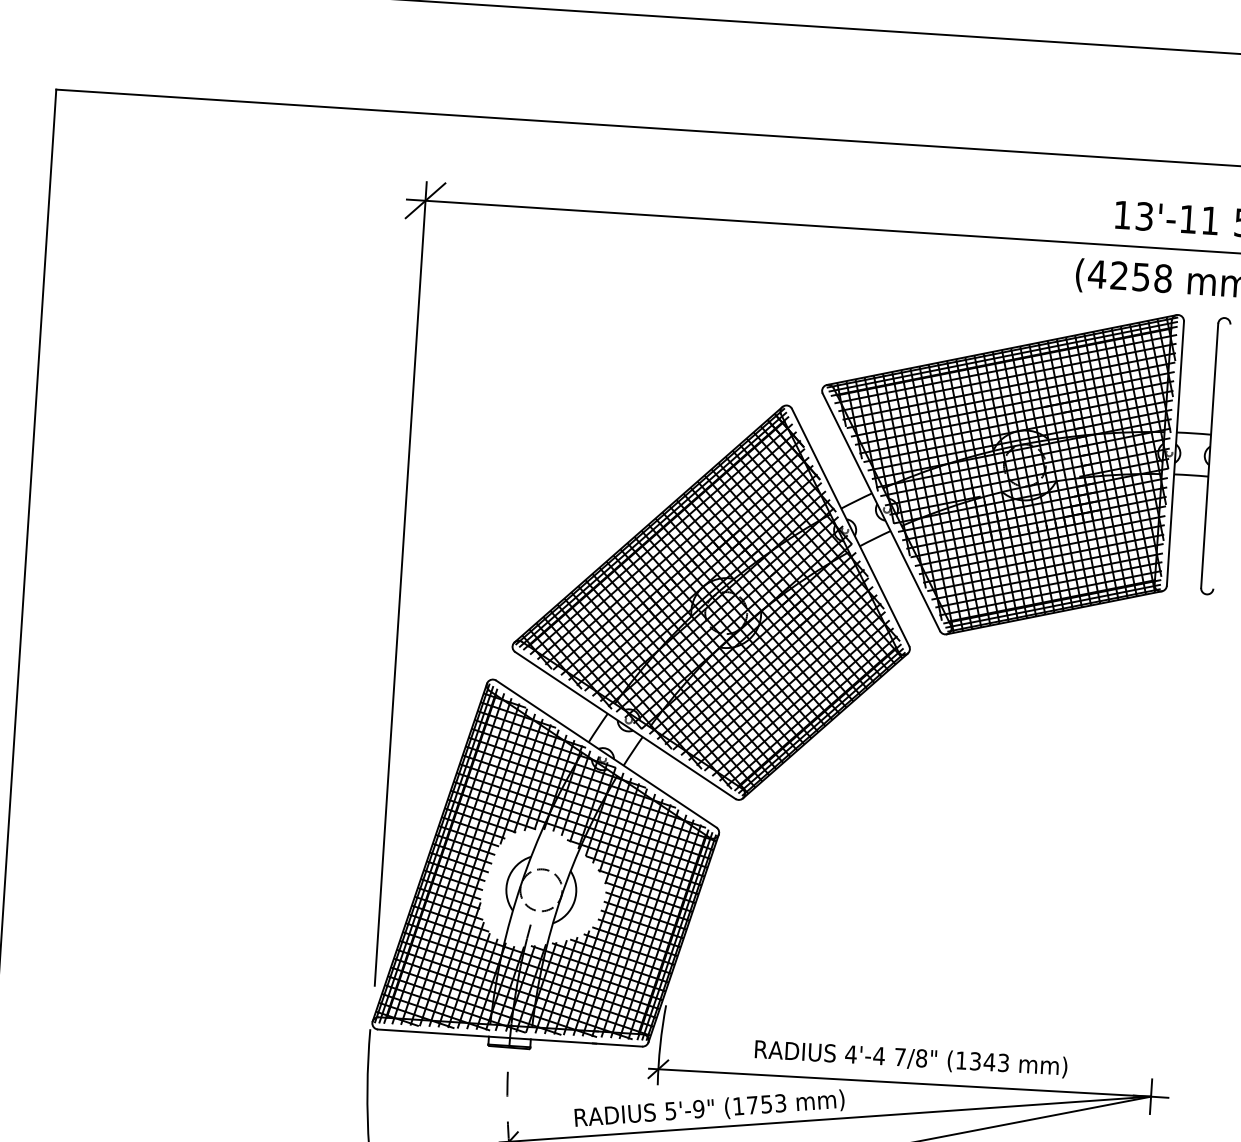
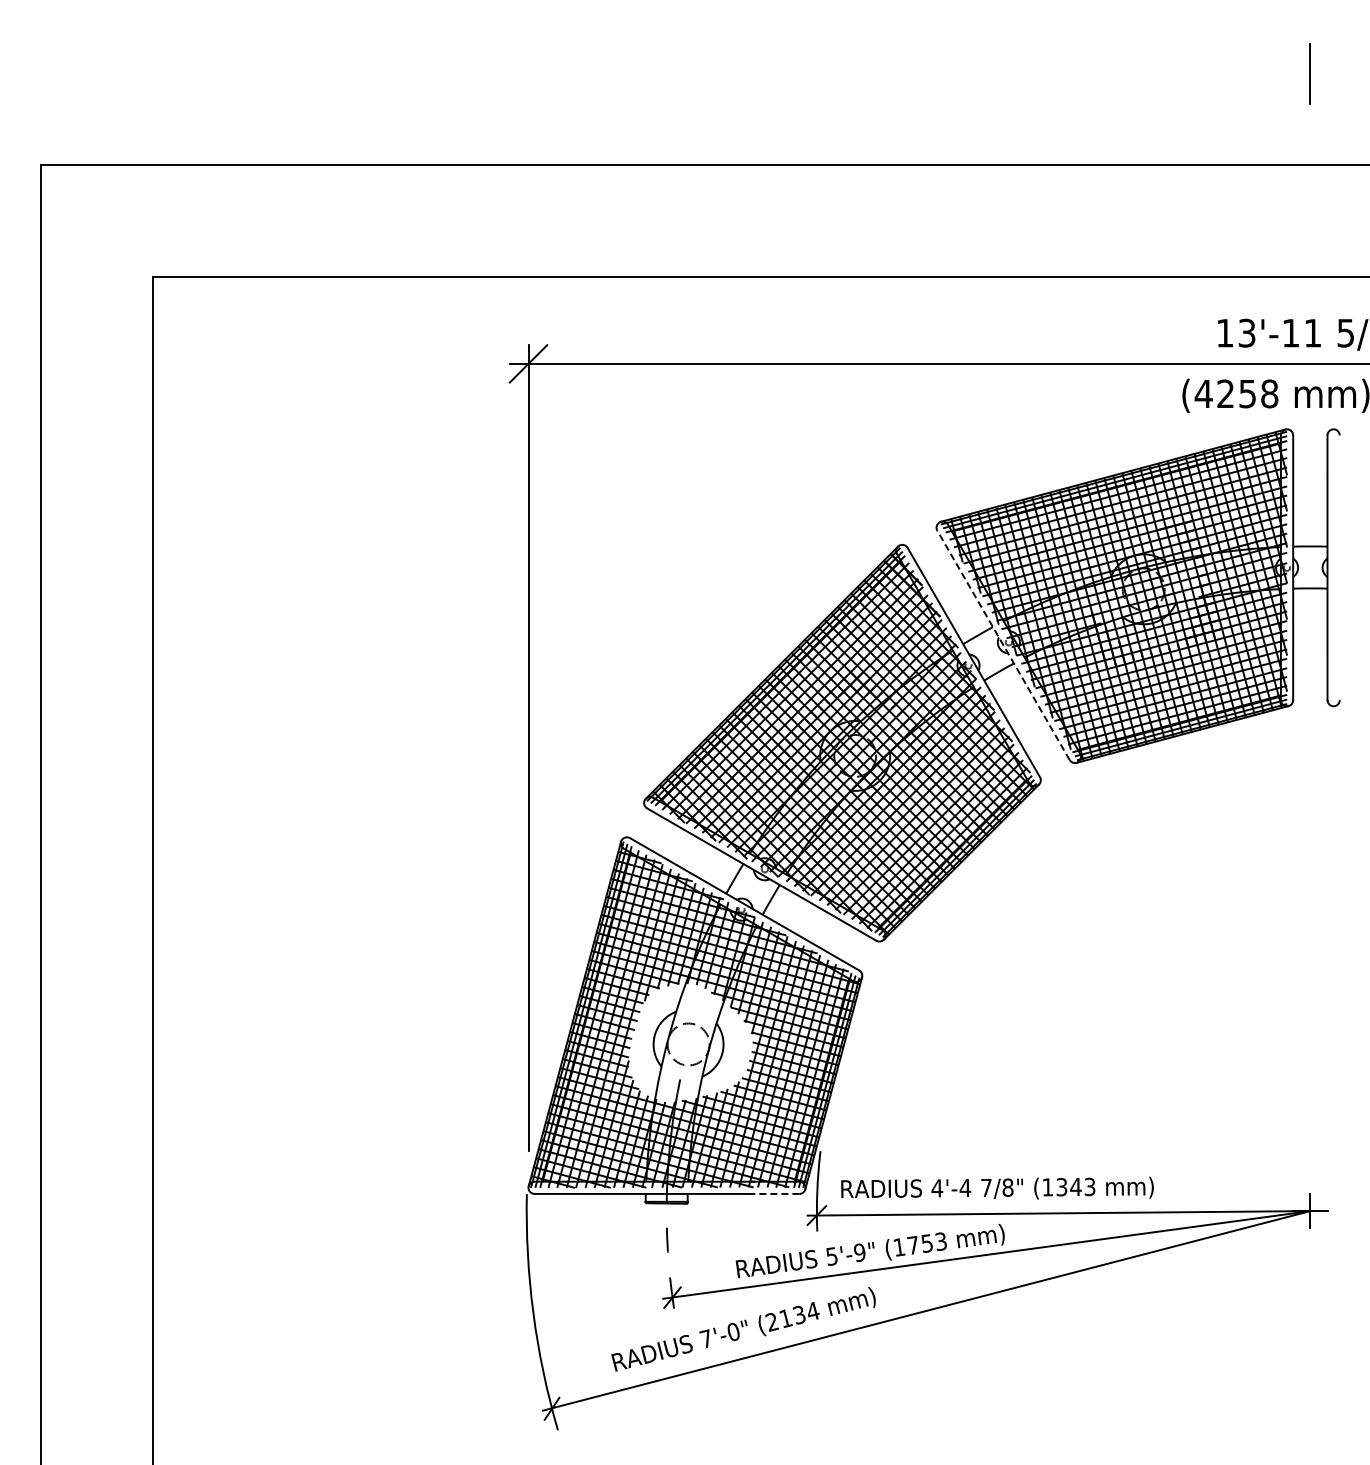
line: (881, 511) -> (1003, 644), solid -> dashed
line: (617, 1044) -> (774, 1193), solid -> dashed
text: (911, 1057) -> (997, 1187), moved

